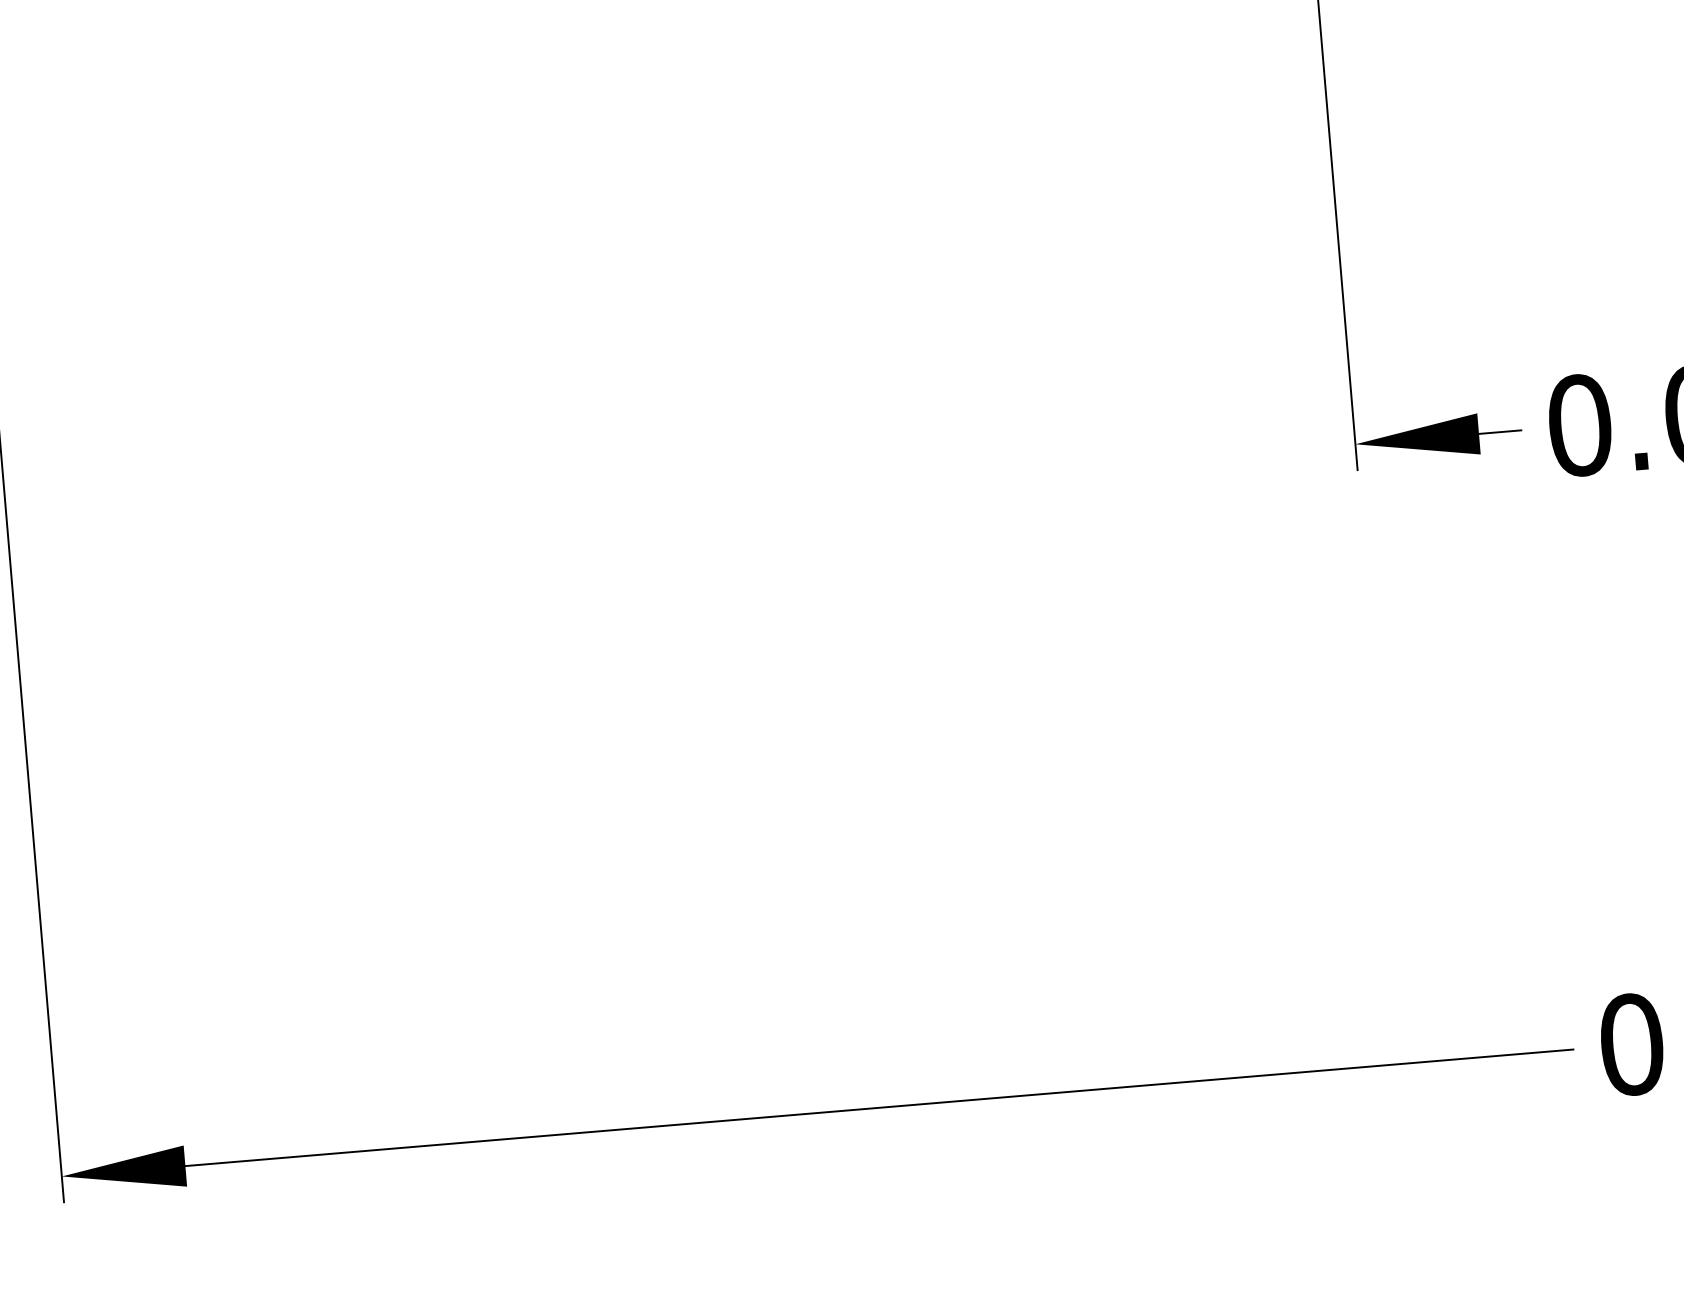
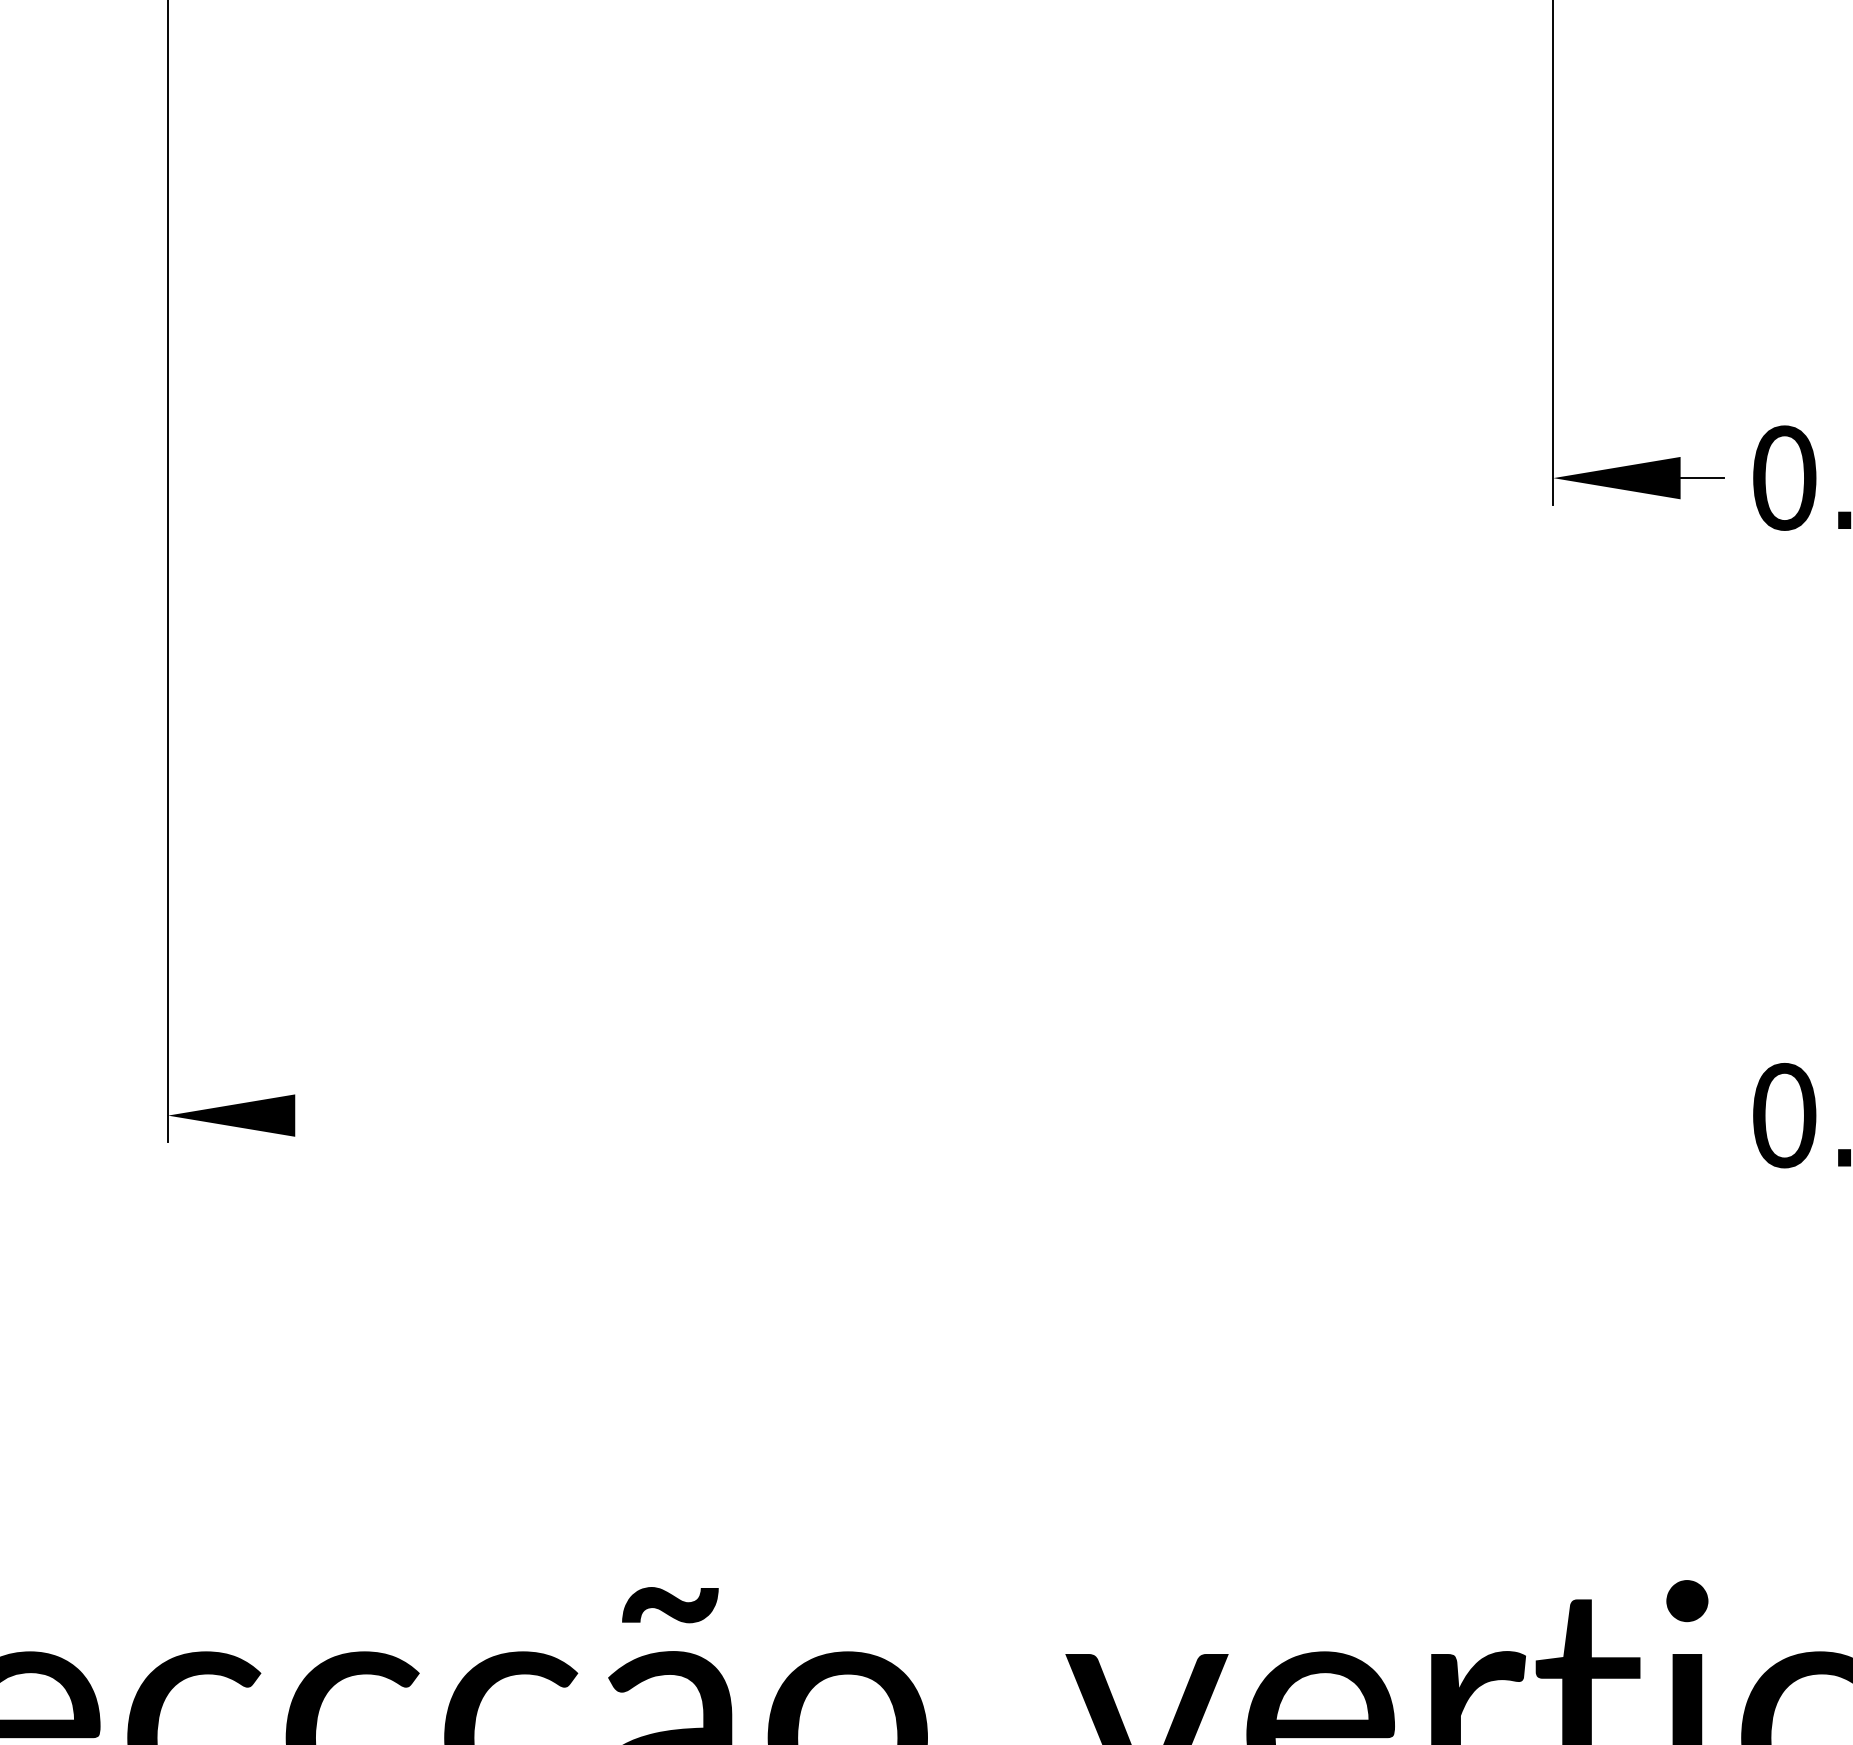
line: (879, 1107) -> (1009, 1115), removed

